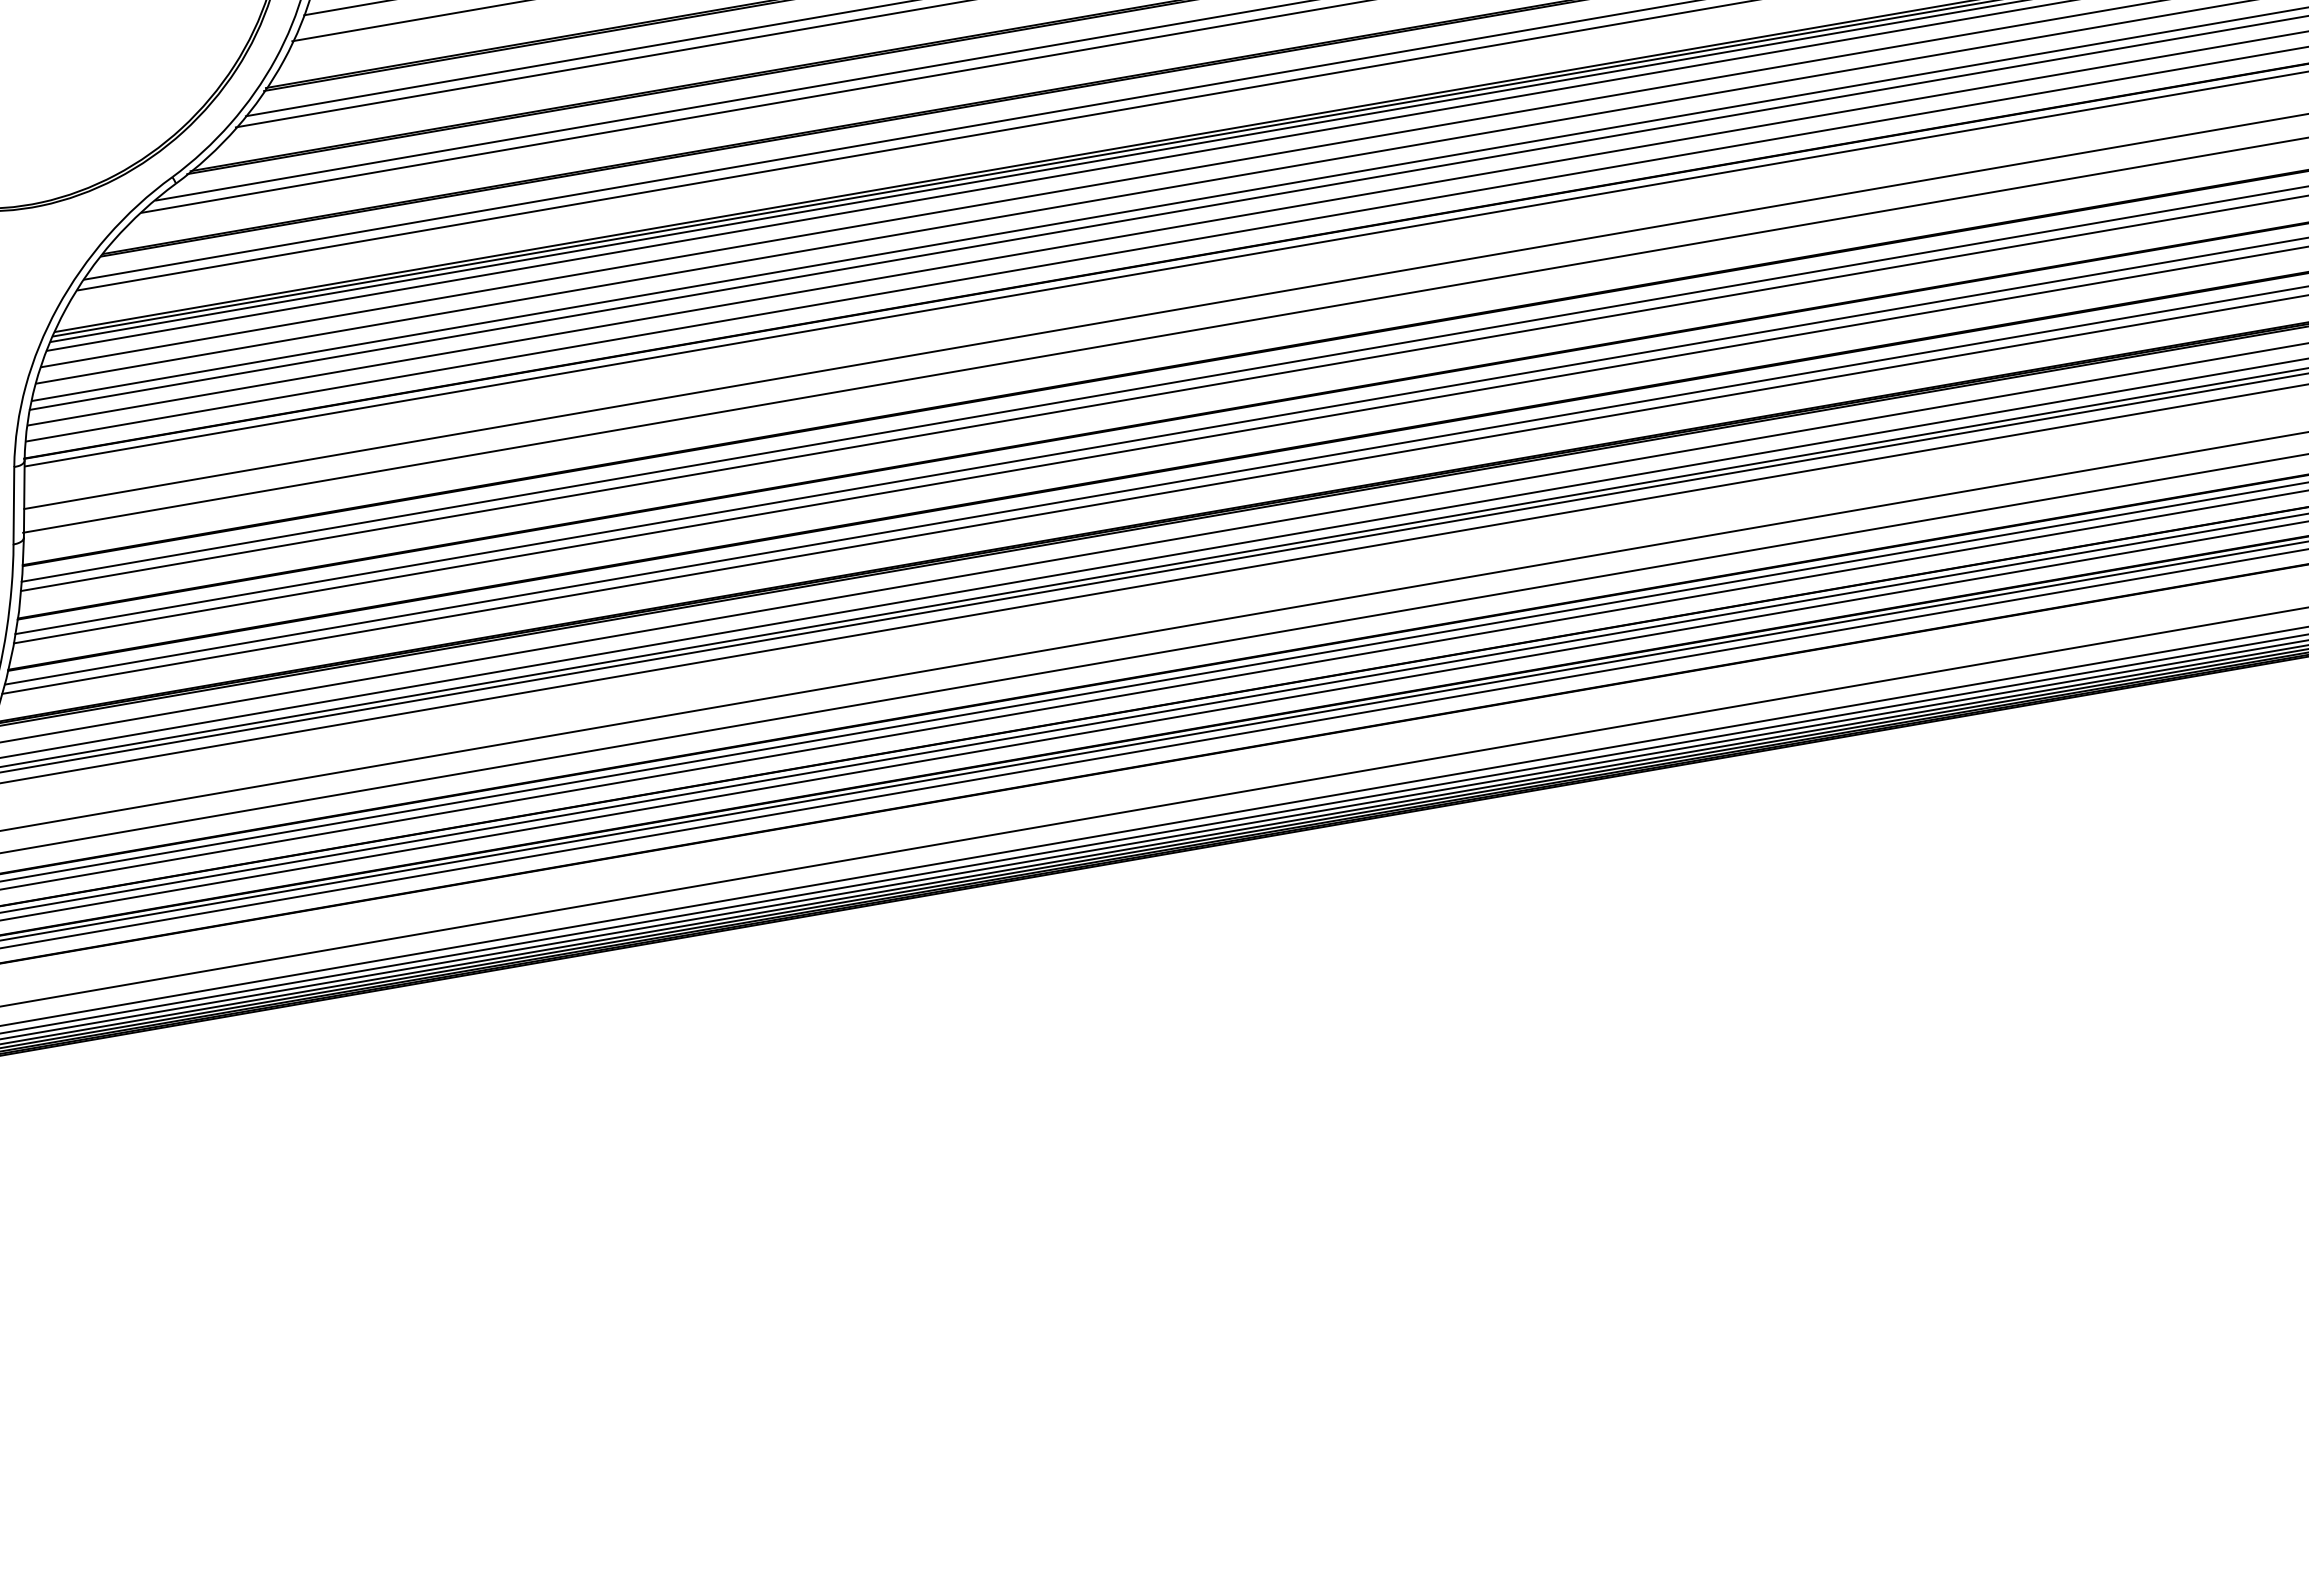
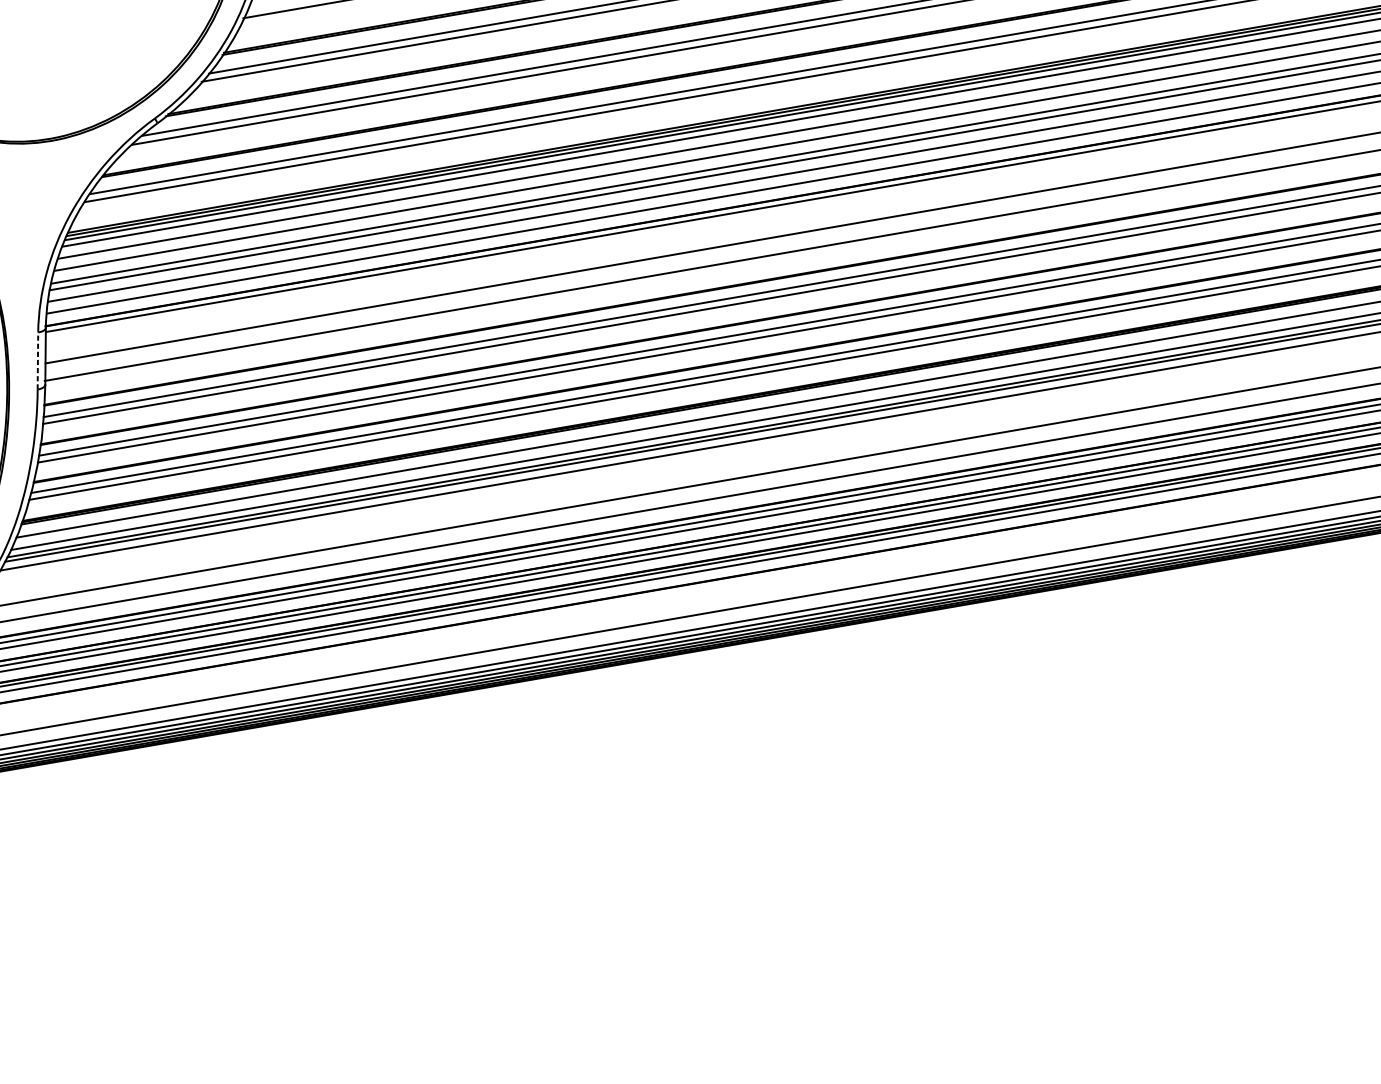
line: (13, 505) -> (37, 360), solid -> dashed

